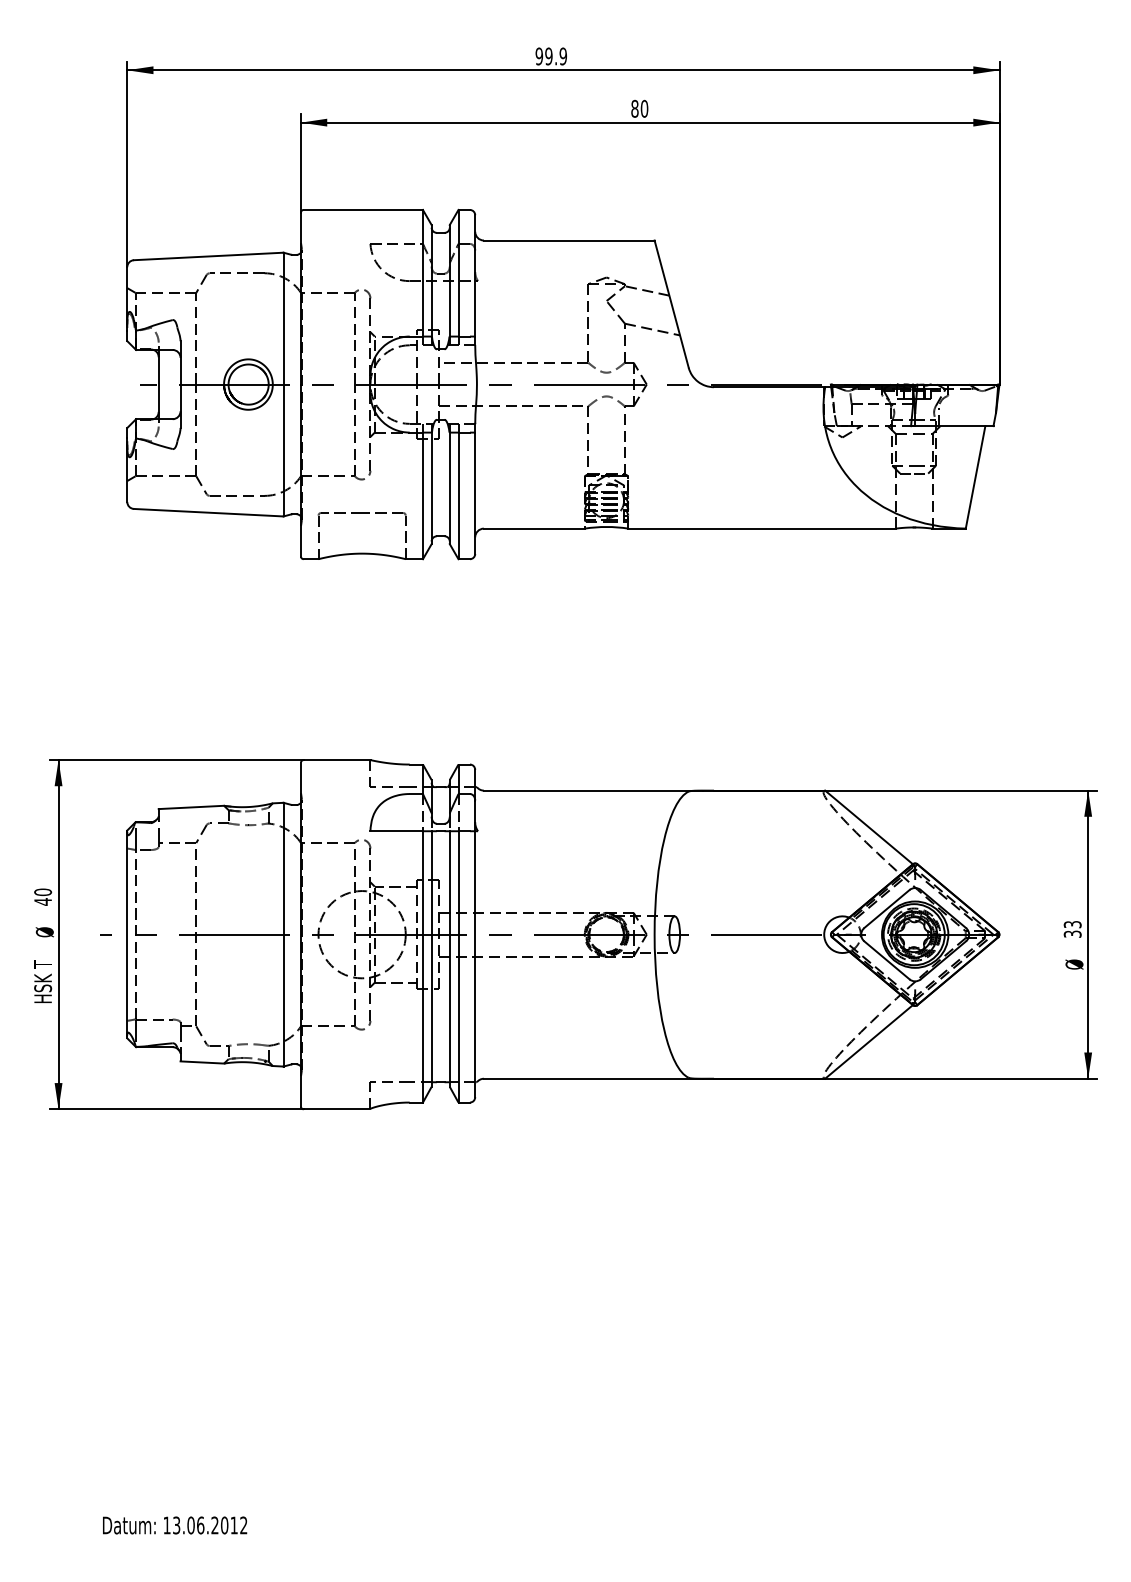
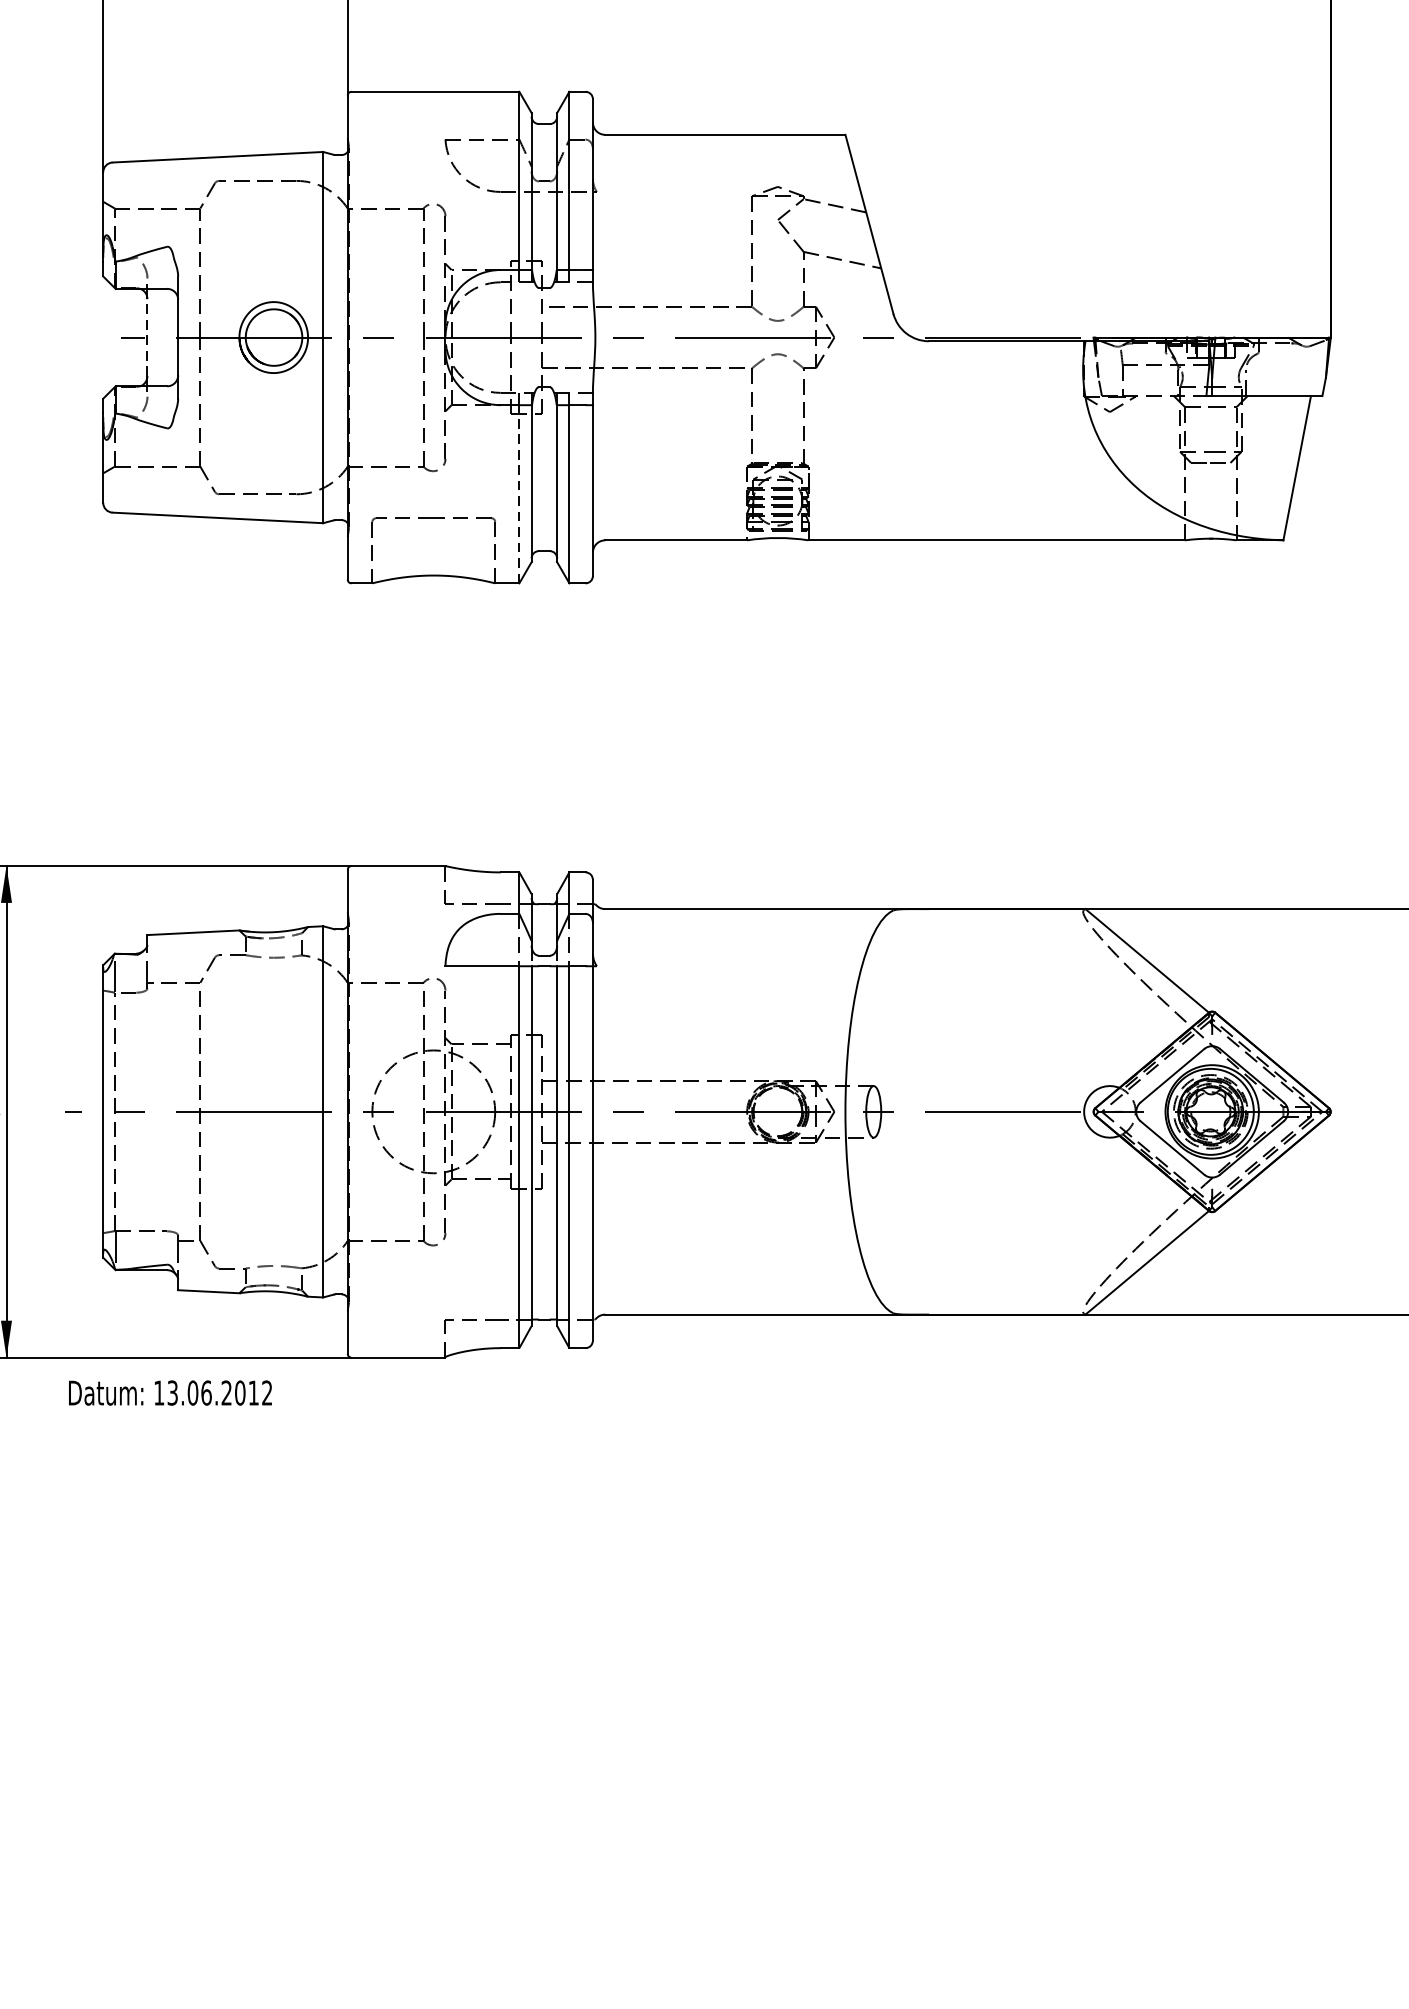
line: (158, 384) -> (147, 337), solid -> dashed
line: (422, 495) -> (518, 493), solid -> dashed
text: (175, 1525) -> (171, 1393), moved

